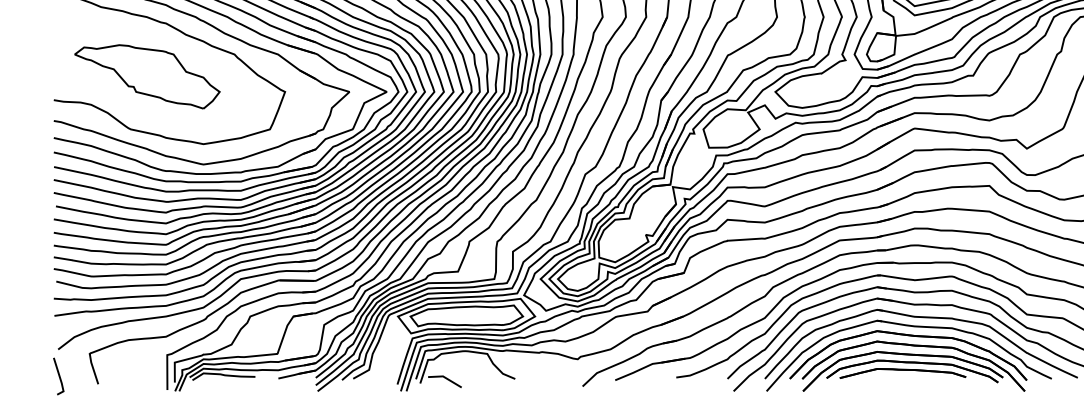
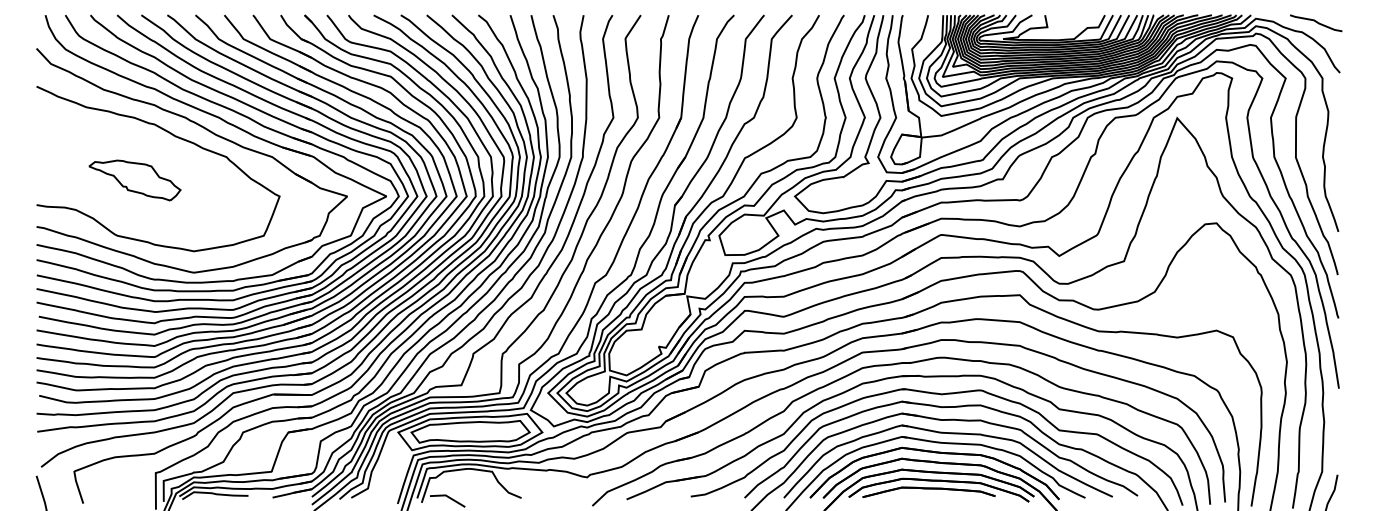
part: (146, 76) -> (134, 180), size x0.6

